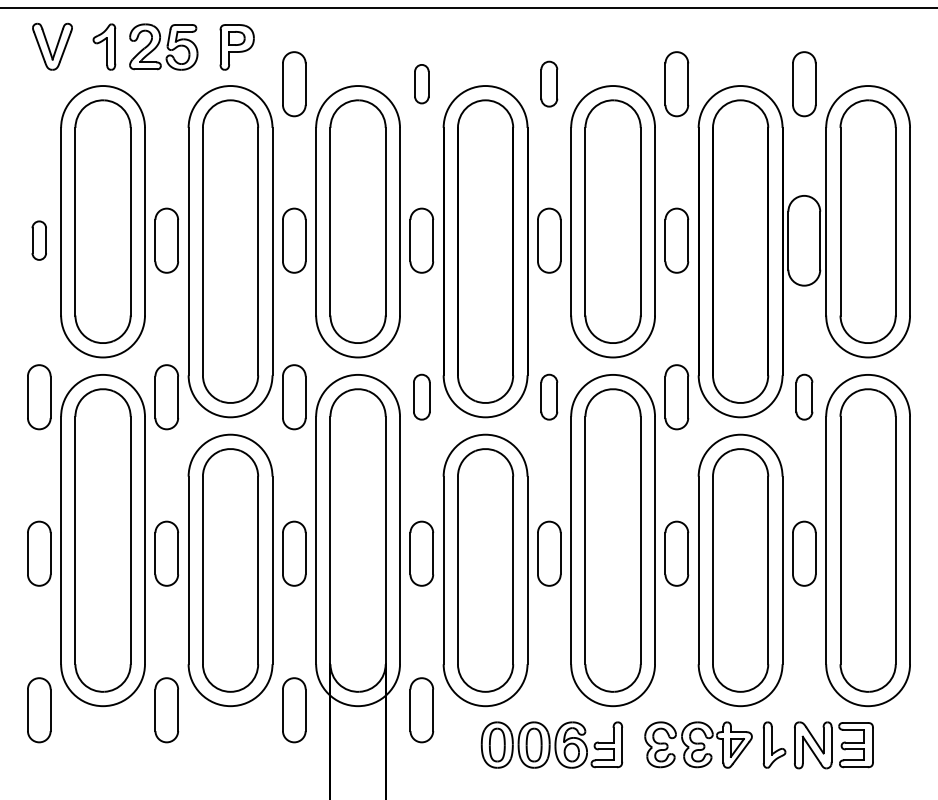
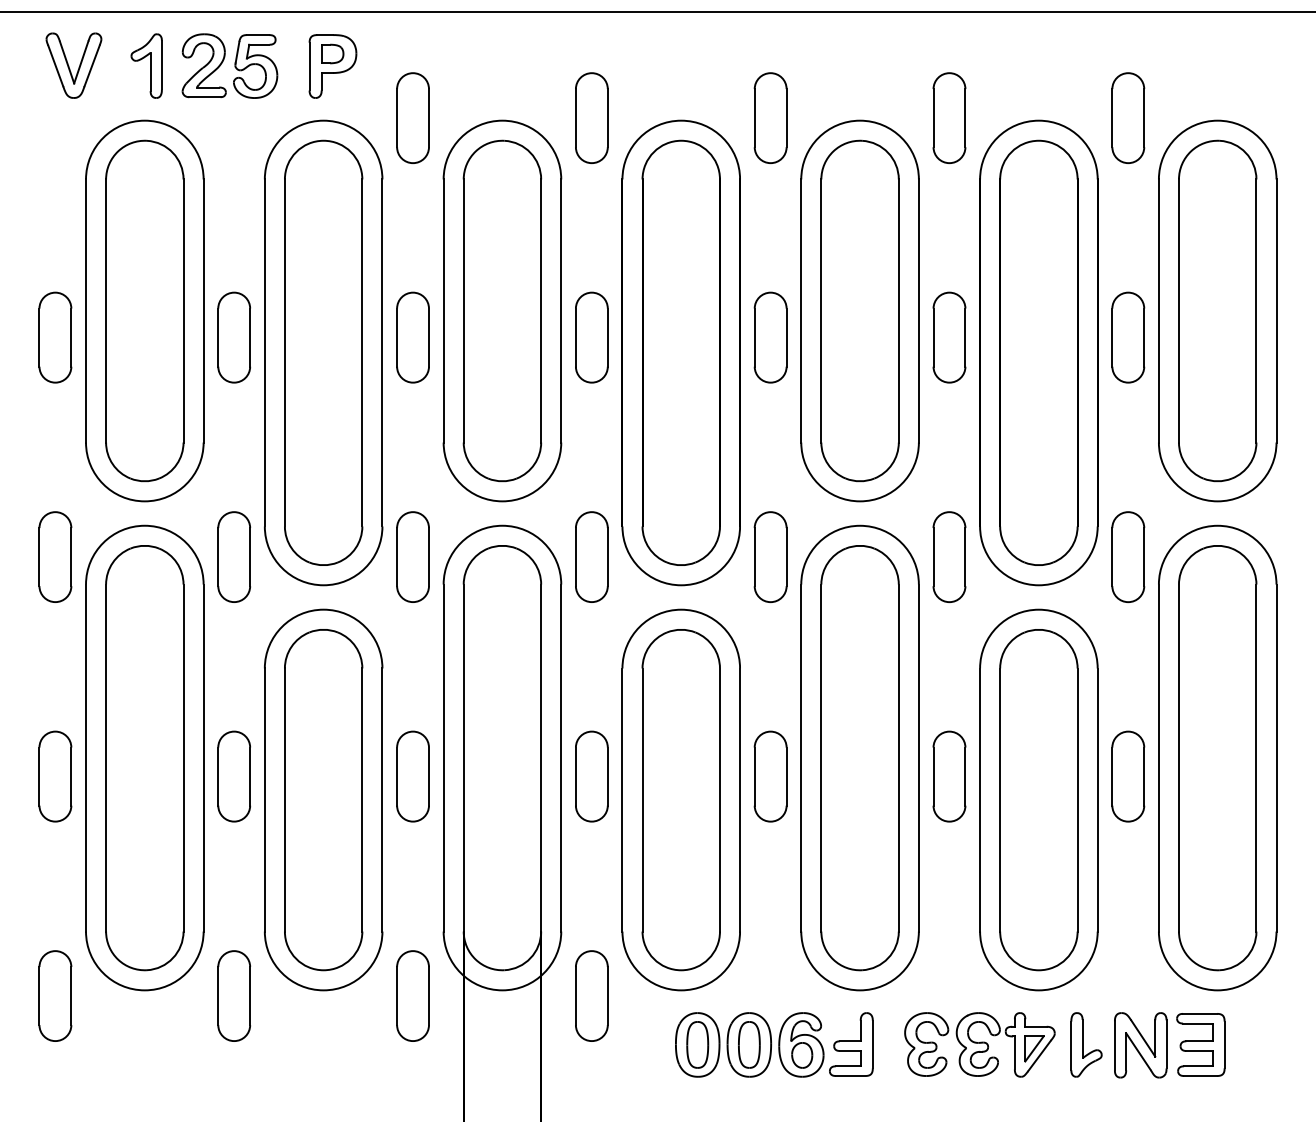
part: (421, 83) -> (591, 117), size x1.67
part: (549, 83) -> (770, 117), size x1.43
part: (39, 240) -> (55, 337), size x1.67
part: (804, 240) -> (1128, 337), size x0.71
part: (421, 396) -> (591, 556), size x1.43
part: (549, 396) -> (770, 556), size x1.43
part: (804, 396) -> (1128, 556), size x1.43

